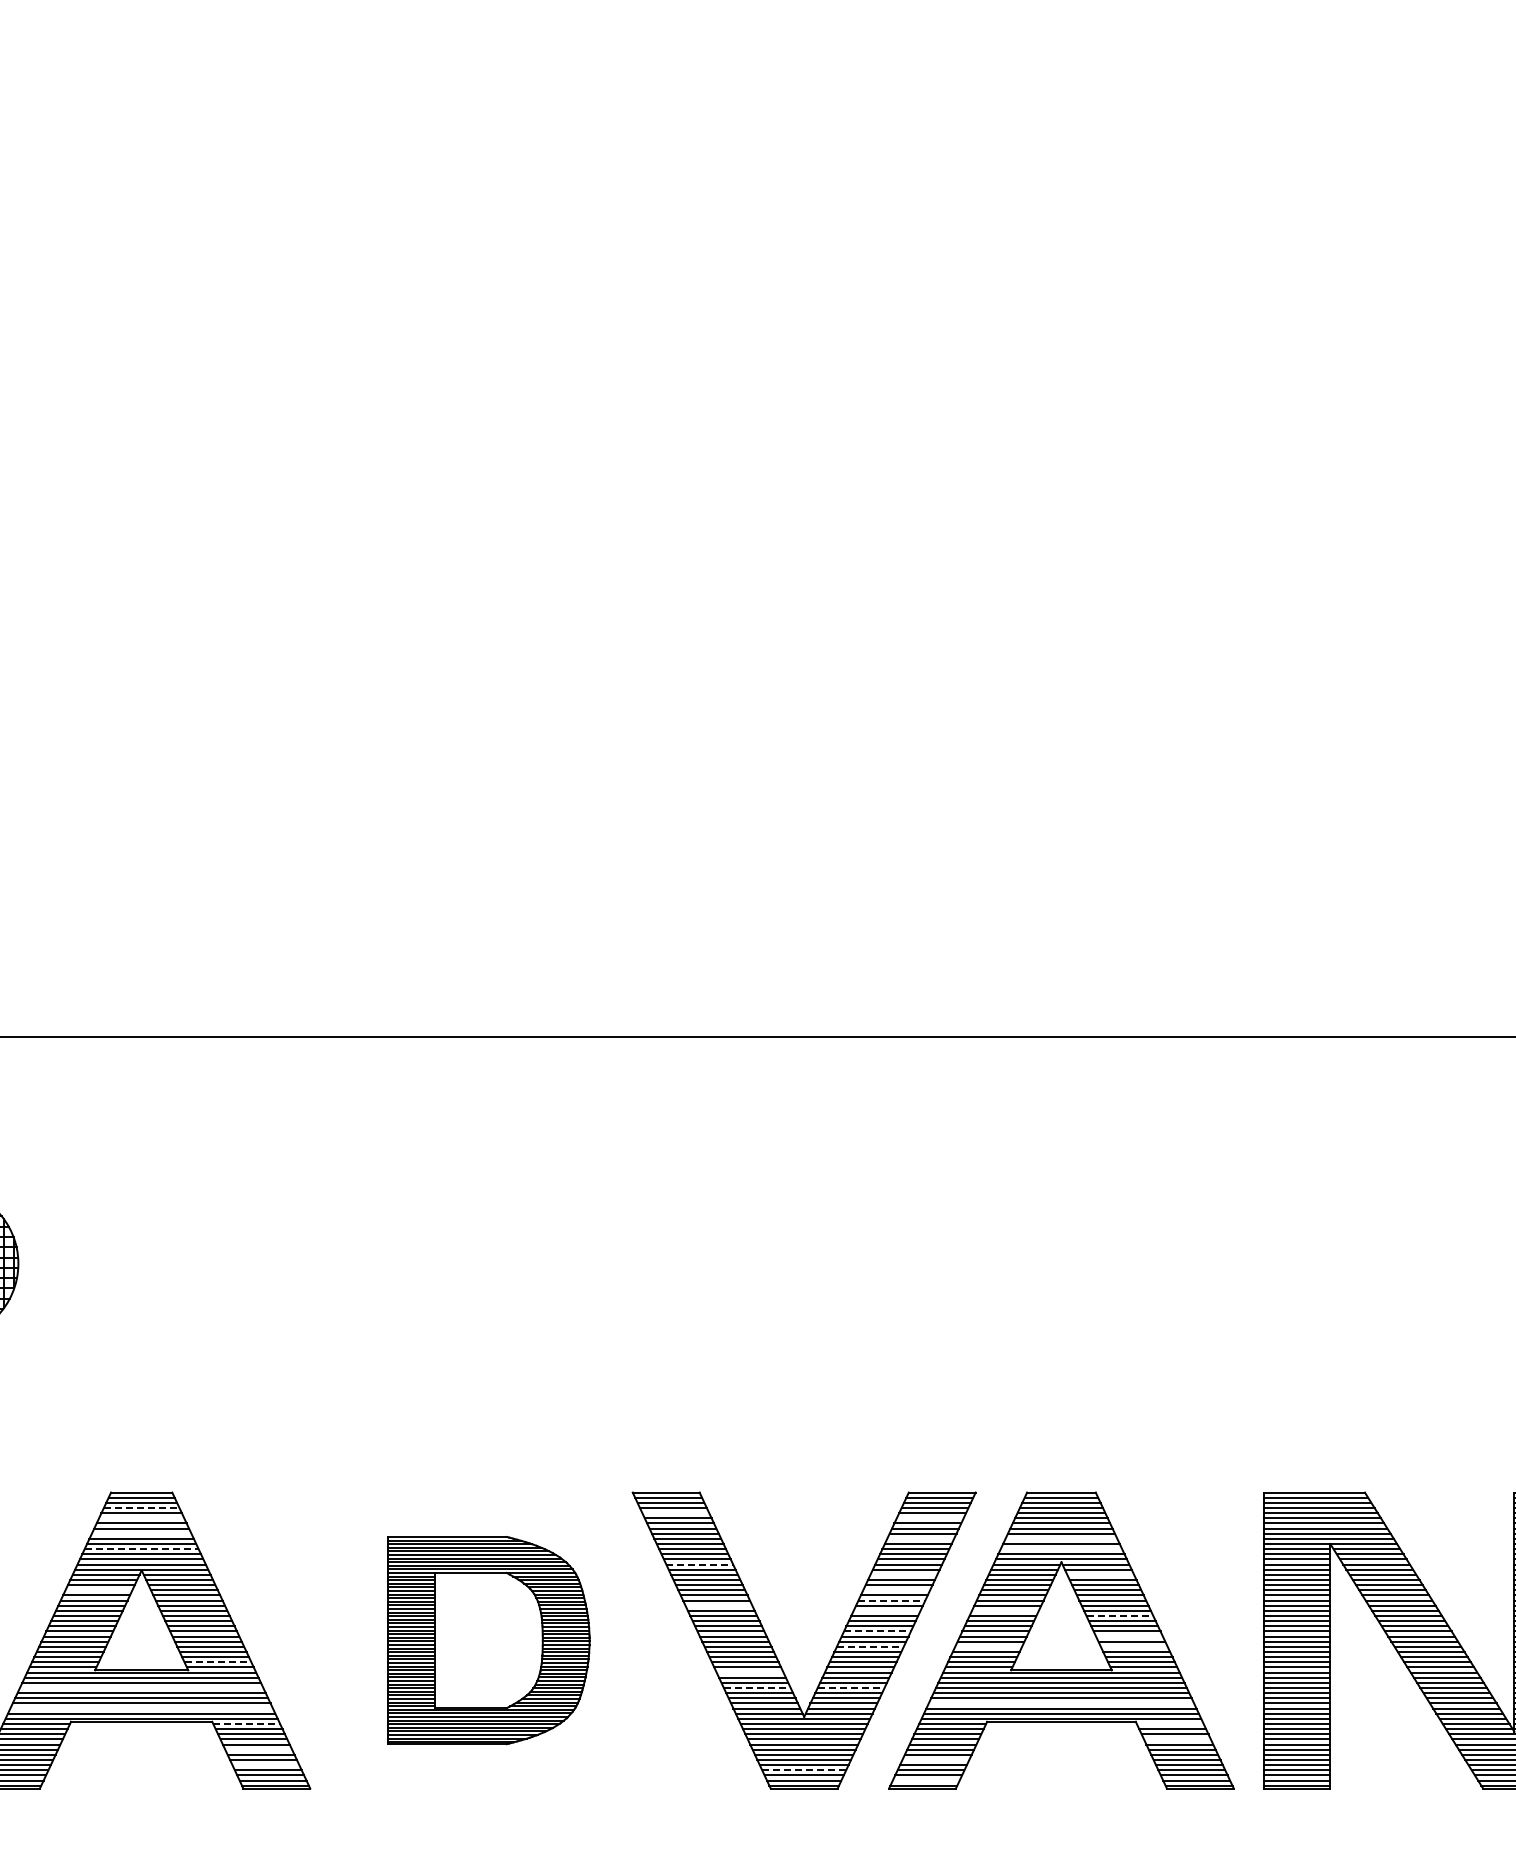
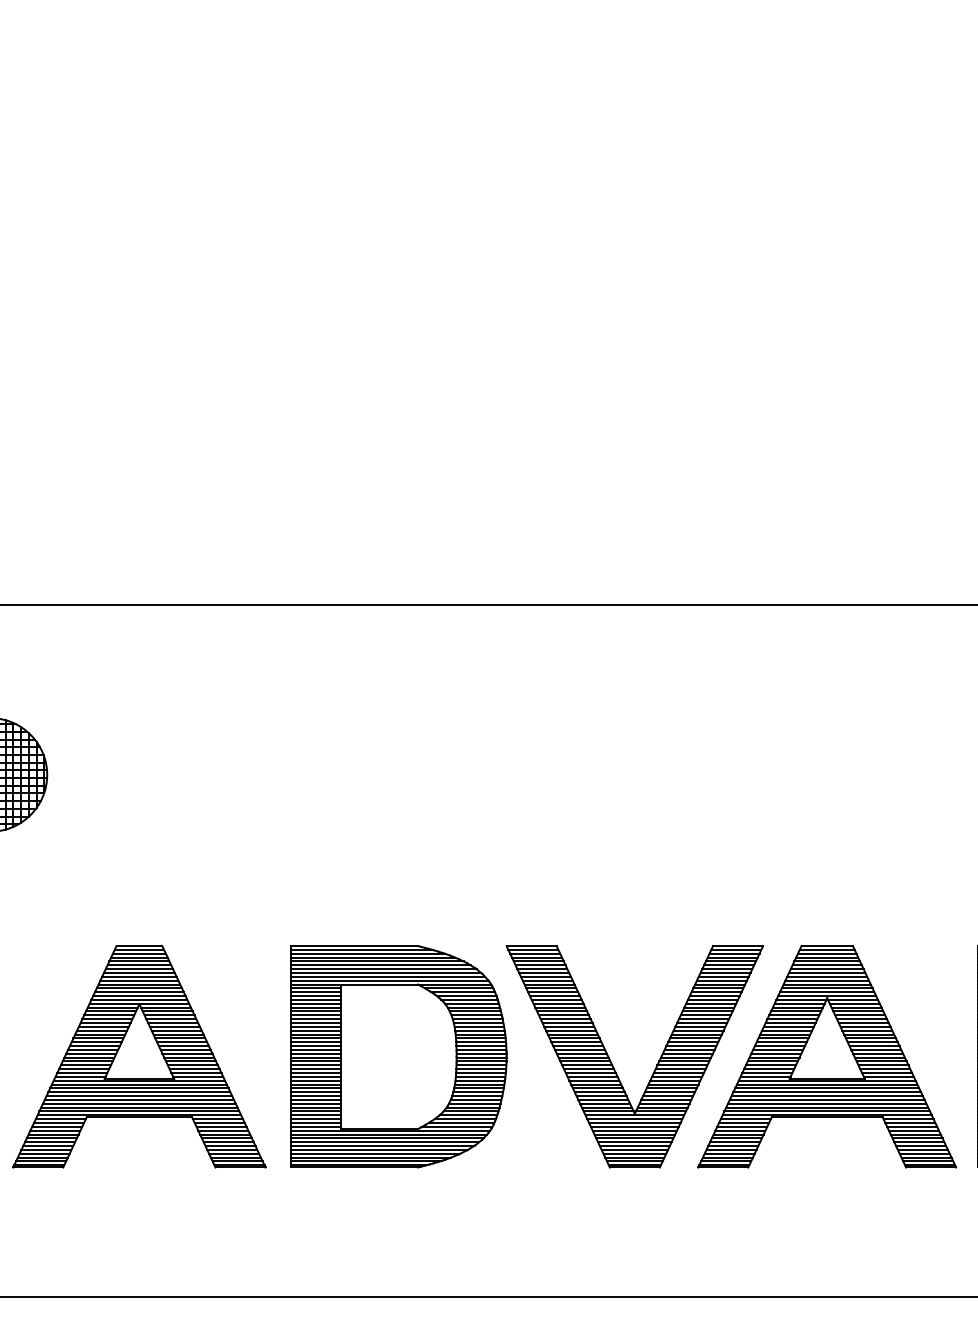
line: (141, 1508) -> (139, 957), dashed -> solid
line: (675, 1513) -> (538, 961), added
line: (141, 1518) -> (139, 965), added
line: (929, 1518) -> (728, 965), added
line: (141, 1533) -> (139, 976), added
line: (920, 1538) -> (721, 980), added
line: (1061, 1538) -> (827, 980), added
line: (141, 1549) -> (139, 988), dashed -> solid
line: (1061, 1549) -> (827, 988), added
line: (700, 1564) -> (557, 999), dashed -> solid
line: (903, 1574) -> (709, 1007), added
line: (1100, 1574) -> (856, 1007), added
line: (98, 1590) -> (107, 1019), added
line: (896, 1590) -> (703, 1019), added
line: (892, 1600) -> (700, 1026), dashed -> solid
line: (718, 1605) -> (570, 1030), added
line: (886, 1610) -> (696, 1034), added
line: (1004, 1610) -> (784, 1034), added
line: (1120, 1616) -> (871, 1038), dashed -> solid
line: (878, 1631) -> (690, 1049), dashed -> solid
line: (1129, 1636) -> (878, 1053), added
part: (488, 1640) -> (398, 1056), size x1.43
line: (870, 1646) -> (684, 1061), dashed -> solid
line: (988, 1646) -> (772, 1061), added
line: (1133, 1646) -> (881, 1061), added
line: (218, 1662) -> (196, 1073), dashed -> solid
line: (749, 1672) -> (593, 1080), added
line: (141, 1688) -> (139, 1092), added
line: (757, 1688) -> (599, 1092), dashed -> solid
line: (851, 1688) -> (670, 1092), dashed -> solid
line: (1061, 1703) -> (827, 1103), added
line: (141, 1708) -> (139, 1107), added
line: (247, 1724) -> (218, 1119), dashed -> solid
line: (1169, 1724) -> (908, 1119), added
line: (1177, 1739) -> (913, 1130), added
line: (258, 1749) -> (226, 1138), added
line: (935, 1760) -> (733, 1146), added
line: (265, 1765) -> (232, 1150), added
line: (804, 1770) -> (635, 1153), dashed -> solid
line: (925, 1780) -> (725, 1161), added

